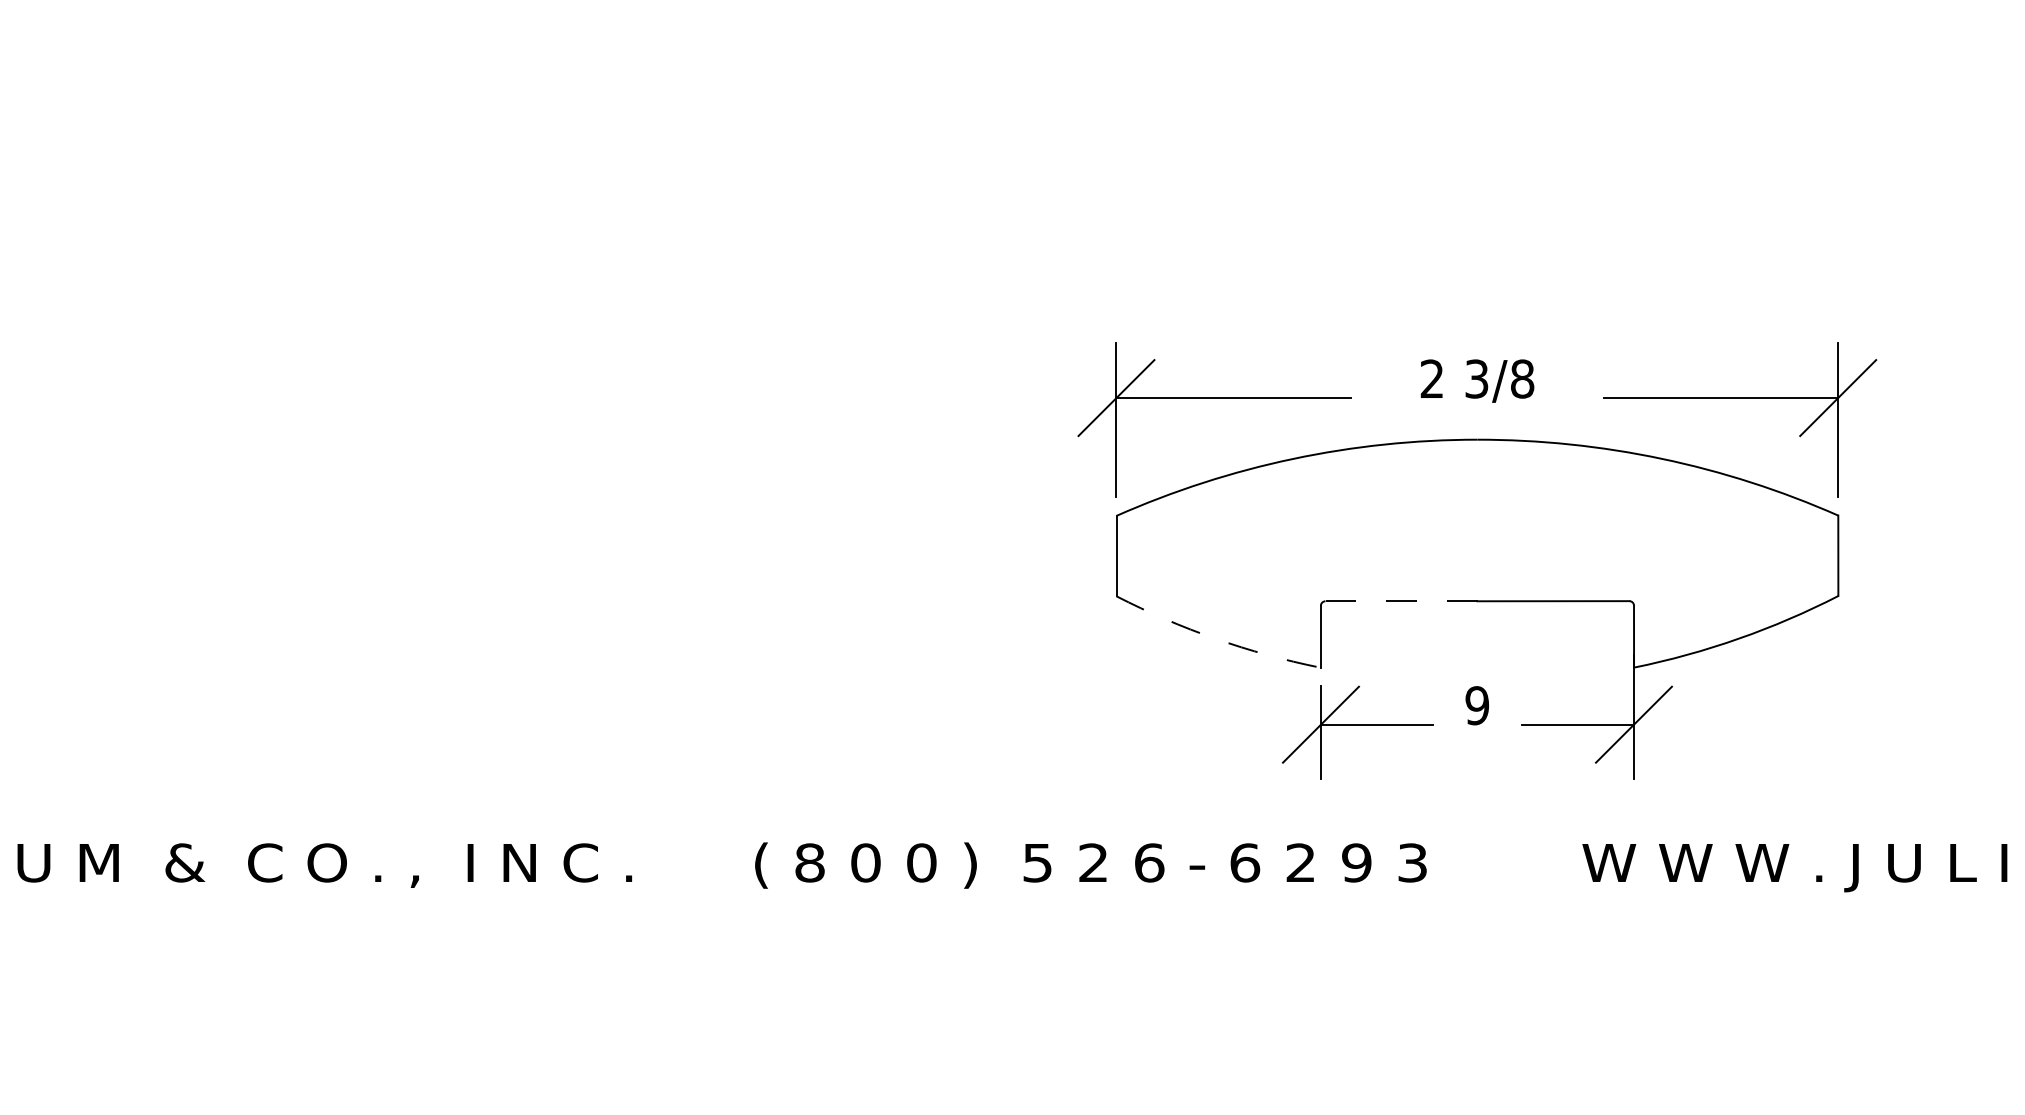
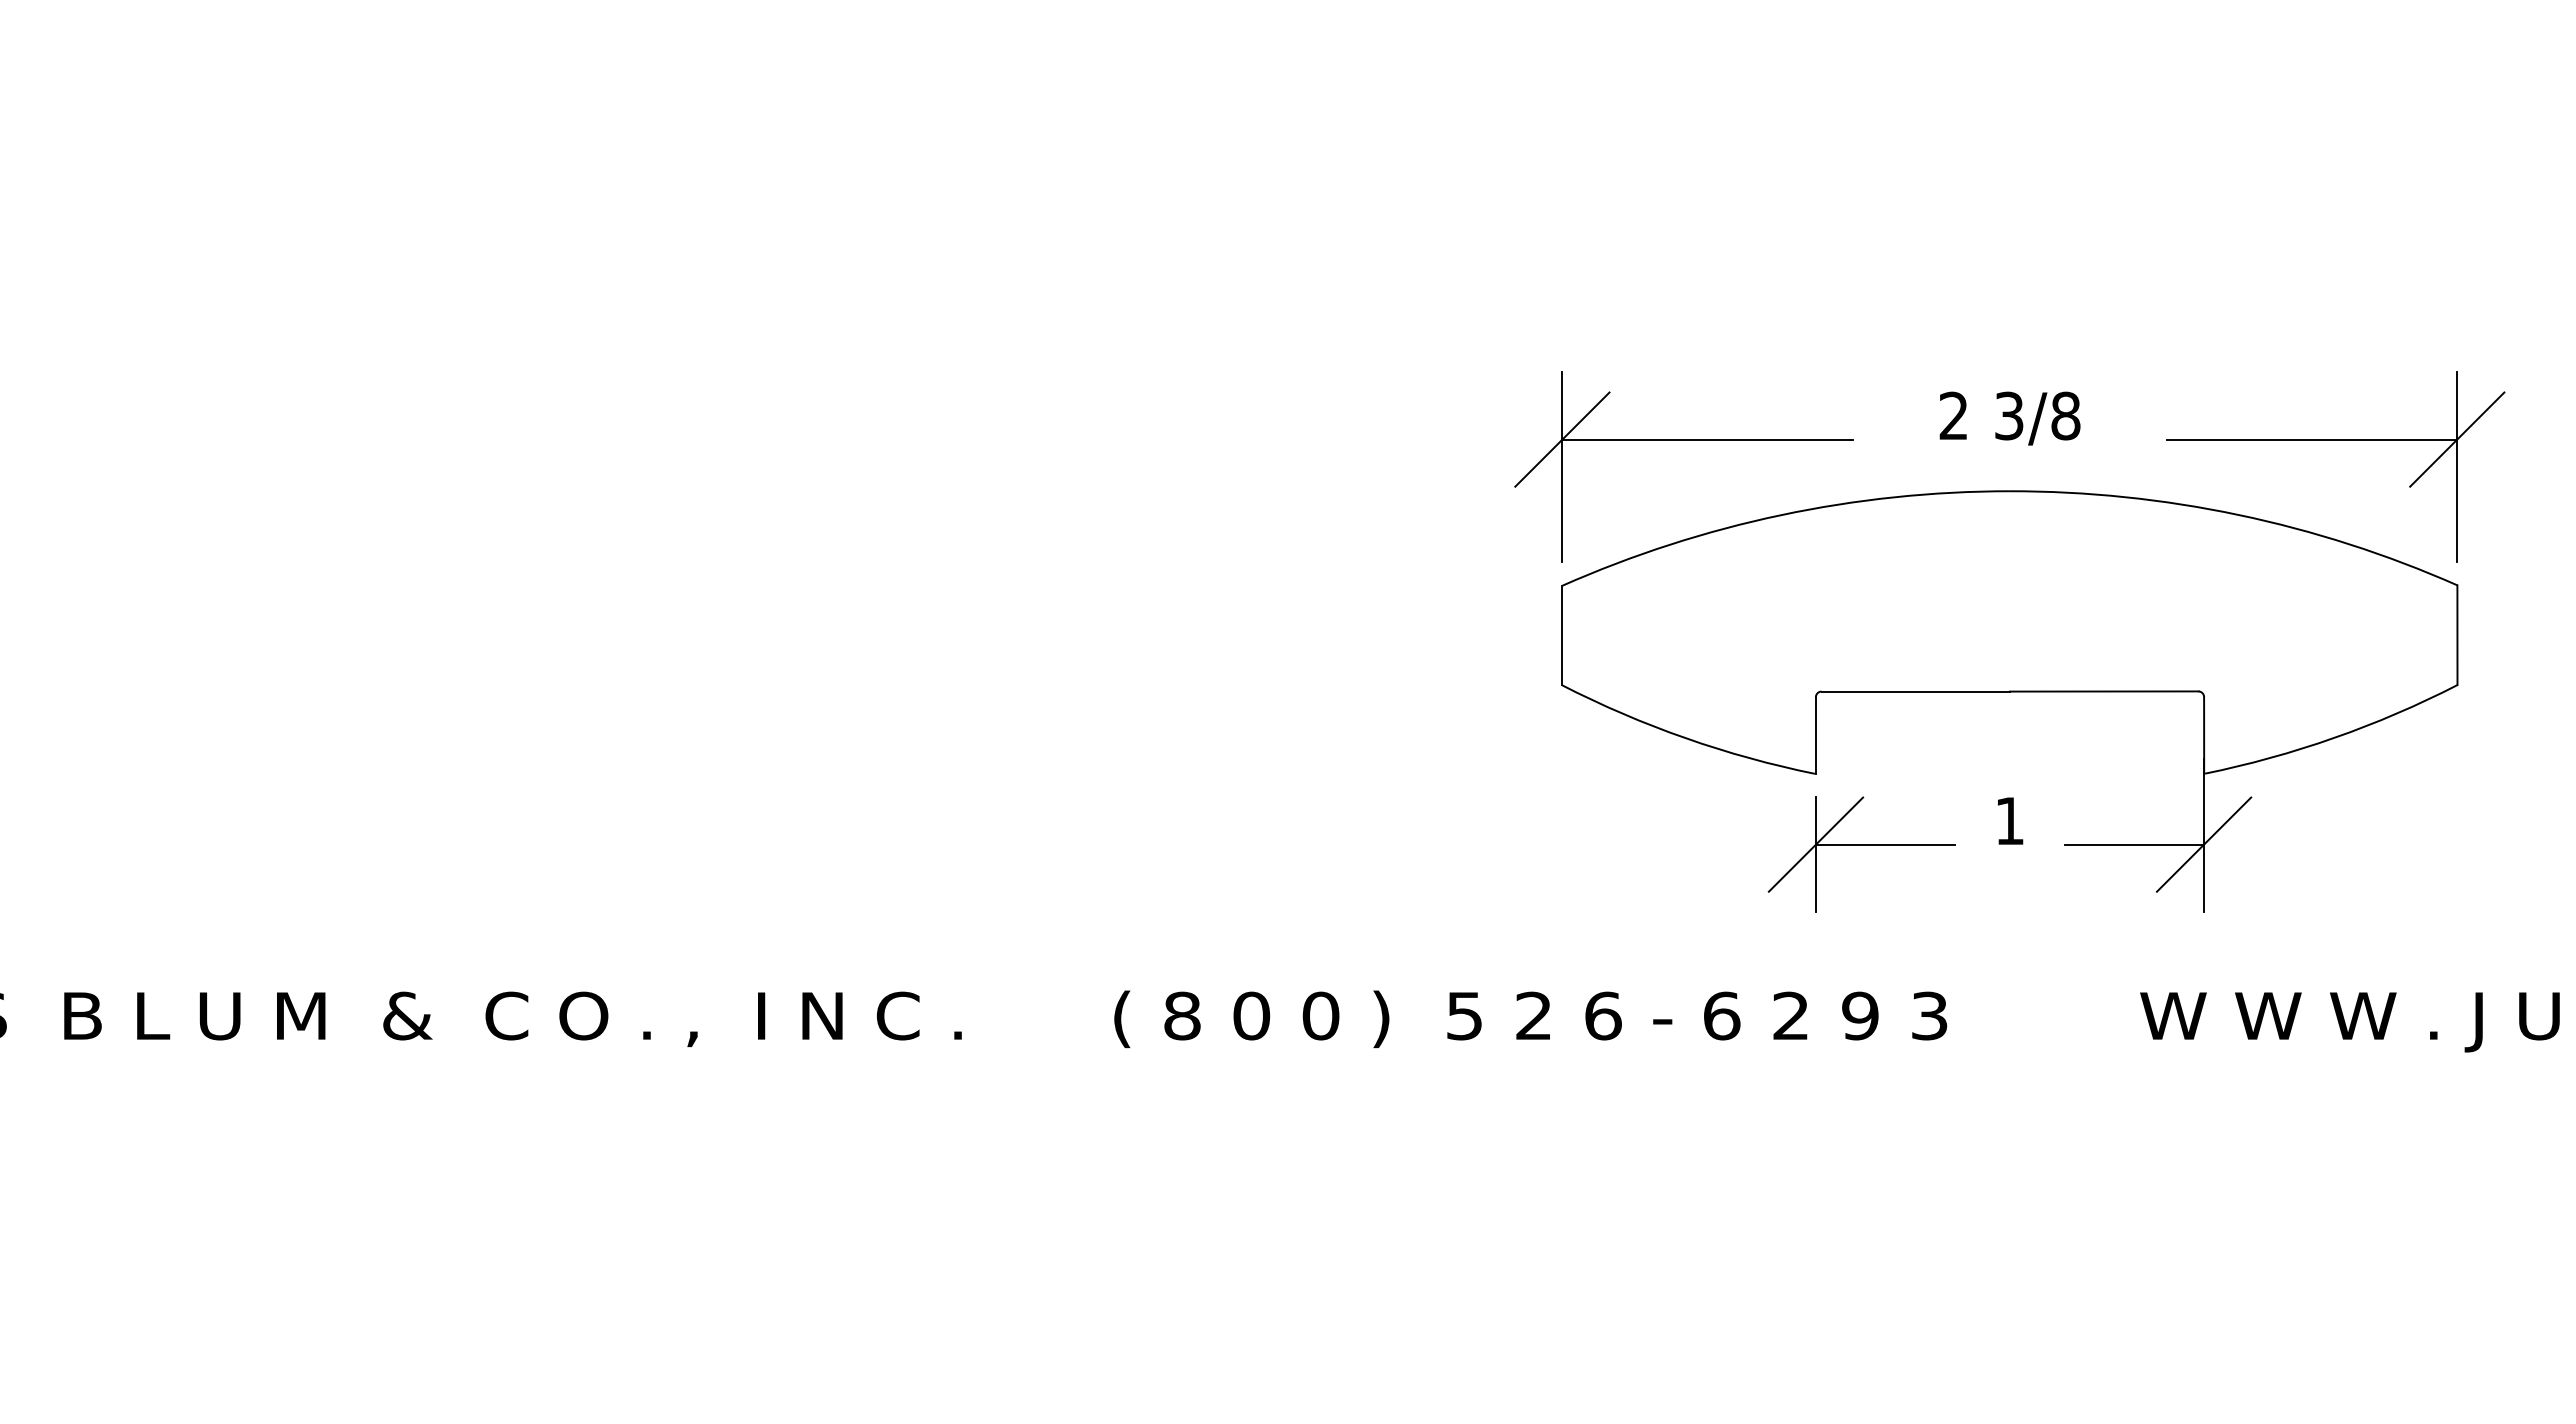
line: (1401, 601) -> (1915, 691), dashed -> solid
arc: (1215, 639) -> (1685, 738), dashed -> solid
text: (1477, 705) -> (2009, 820), 9 -> 1

